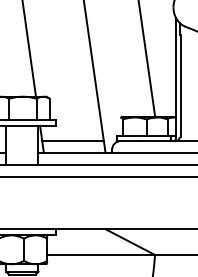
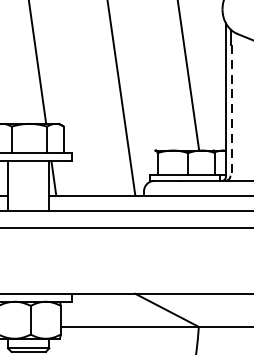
line: (180, 86) -> (231, 110), solid -> dashed
line: (72, 141) -> (93, 181), removed

